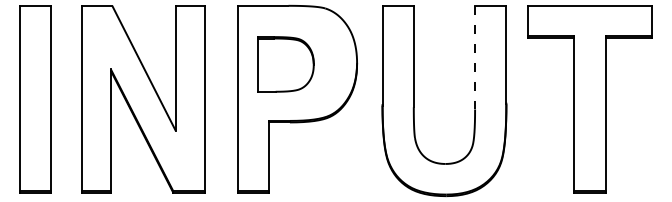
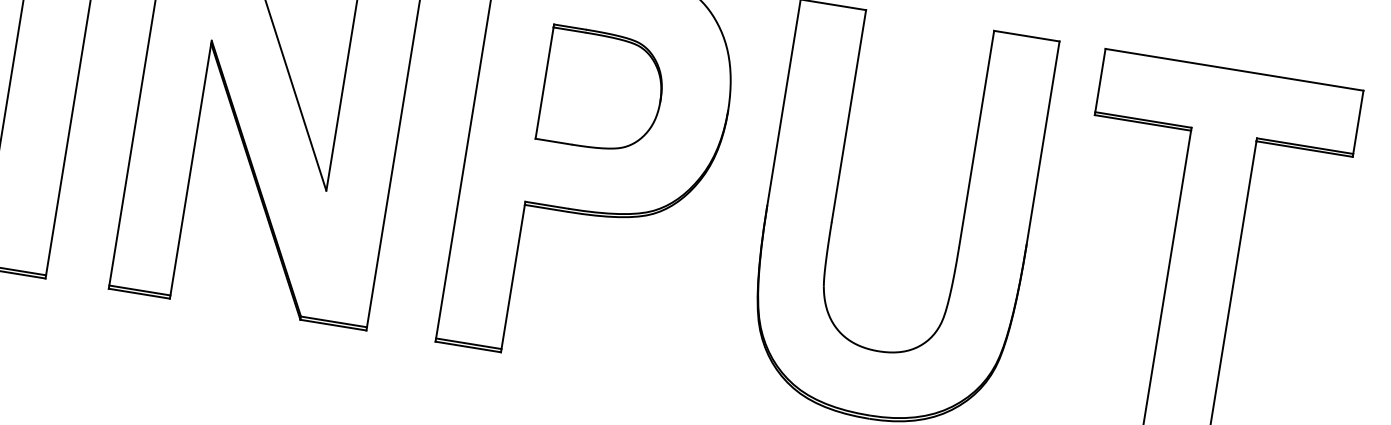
line: (475, 57) -> (977, 138), dashed -> solid
part: (285, 64) -> (601, 90), moved

